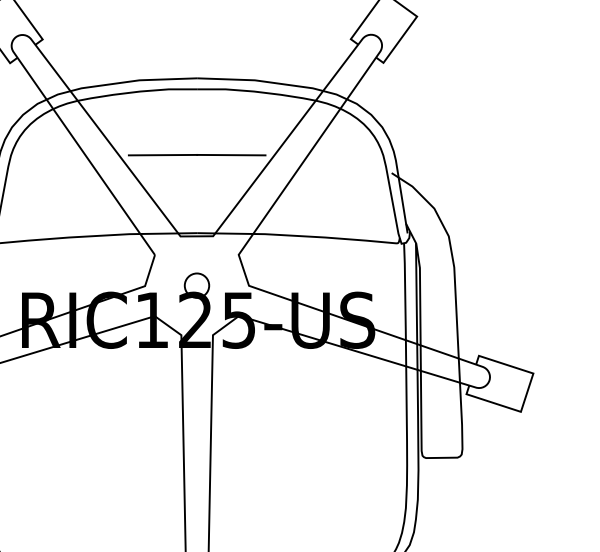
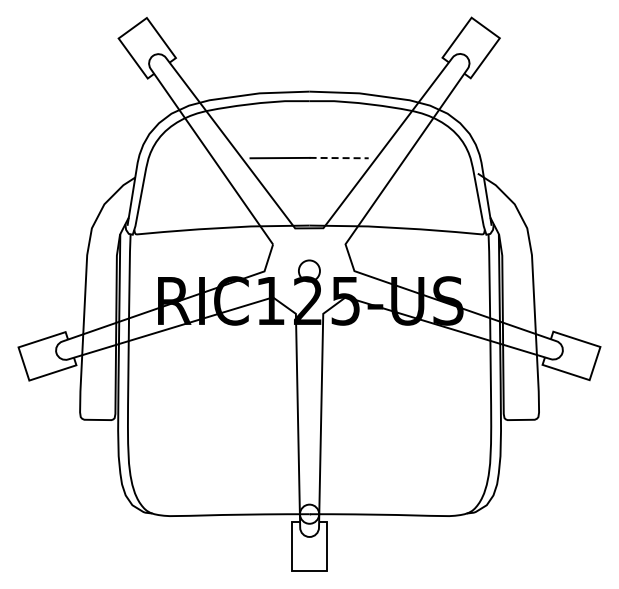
line: (231, 155) -> (339, 158), solid -> dashed

